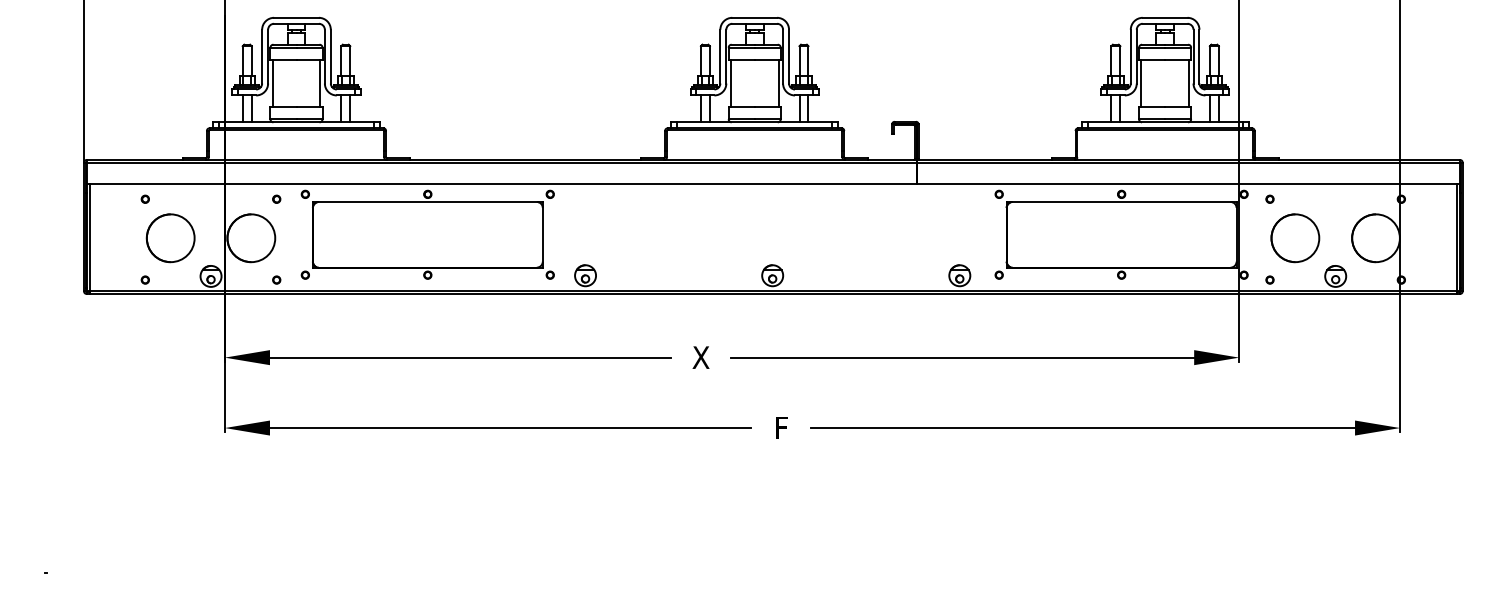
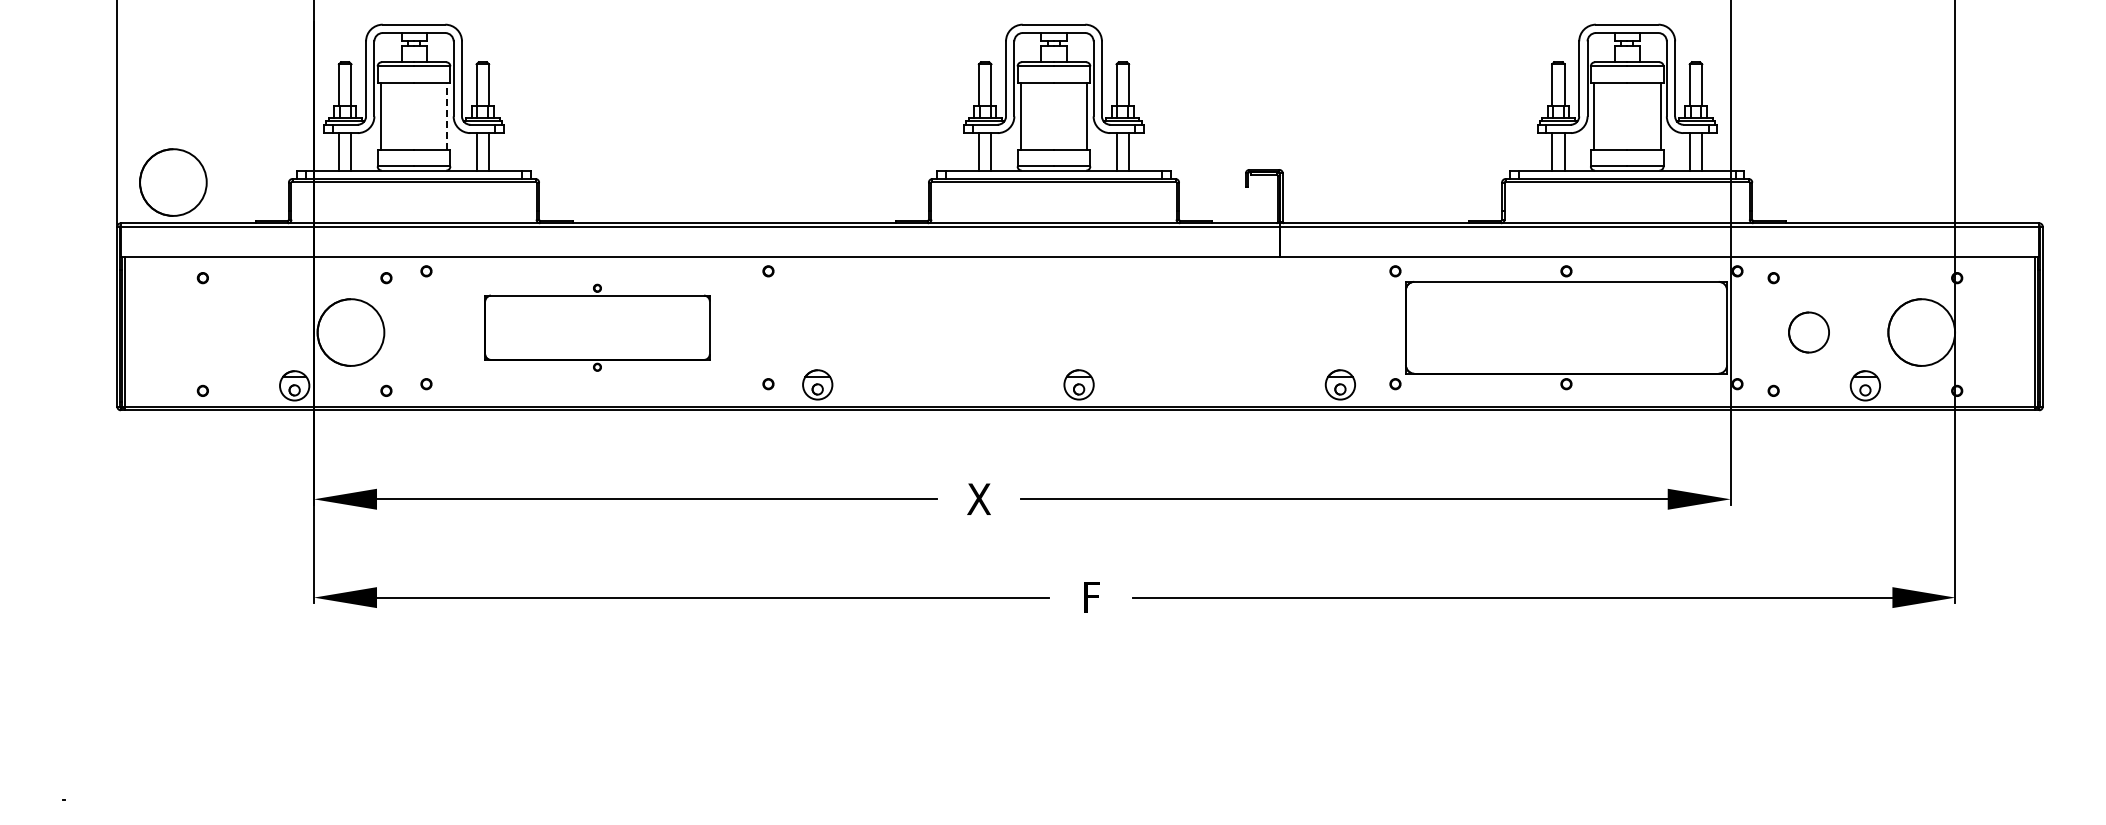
line: (320, 82) -> (447, 115), solid -> dashed
part: (427, 234) -> (597, 327), size x0.7
circle: (170, 238) -> (173, 182), moved
part: (1294, 238) -> (1808, 332), size x0.6

